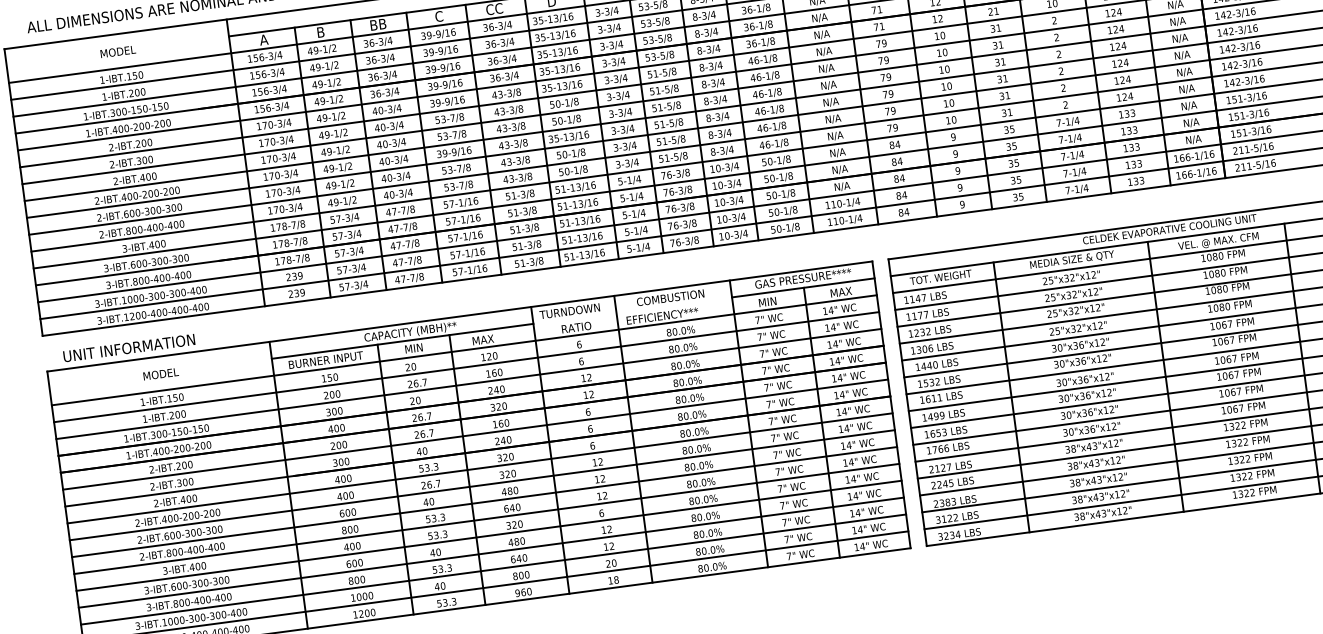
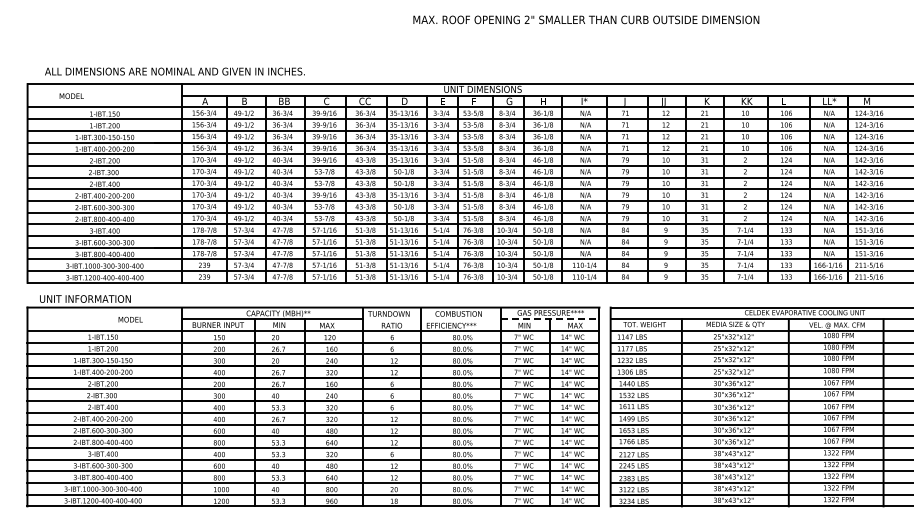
text: (117, 50) -> (71, 95), moved
line: (804, 288) -> (550, 319), solid -> dashed
text: (160, 373) -> (130, 319), moved

